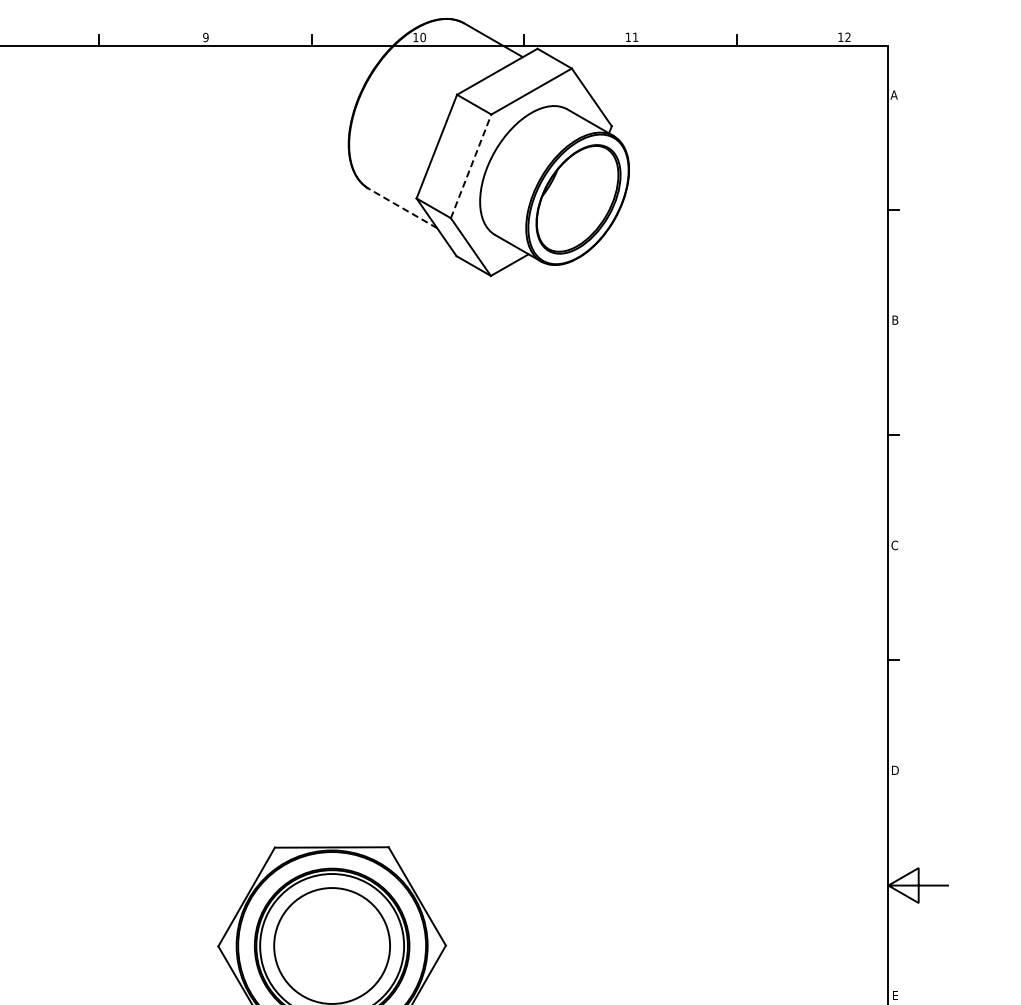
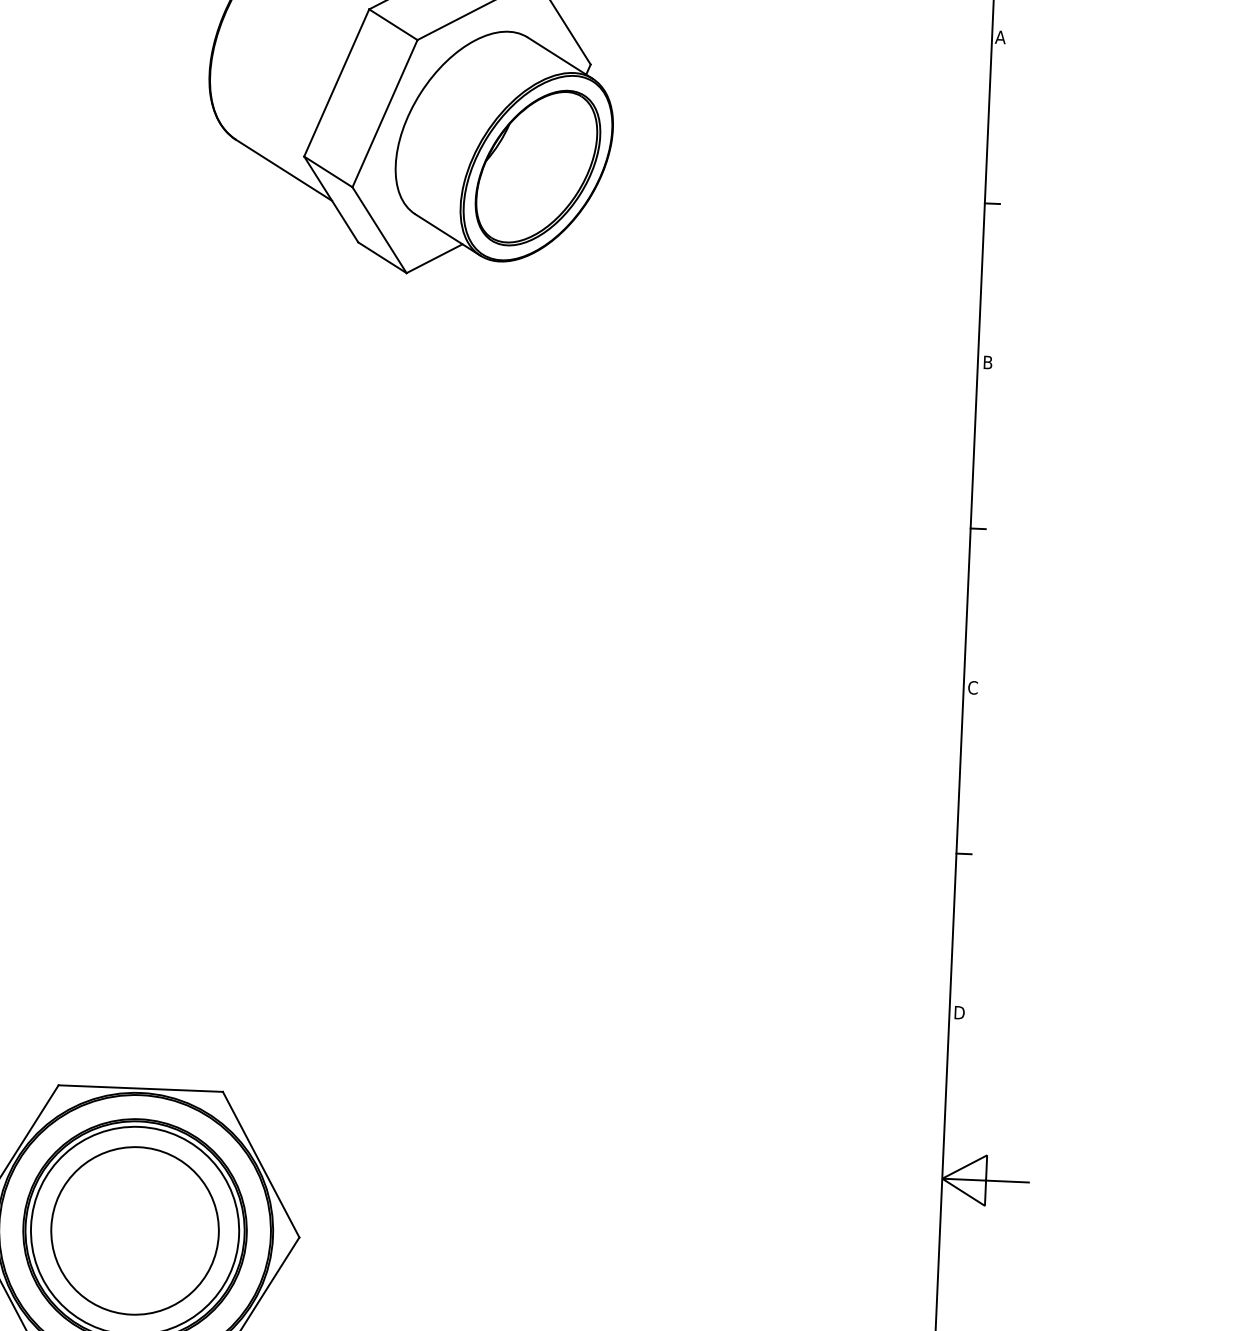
line: (471, 166) -> (385, 113), dashed -> solid
line: (402, 208) -> (283, 170), dashed -> solid

